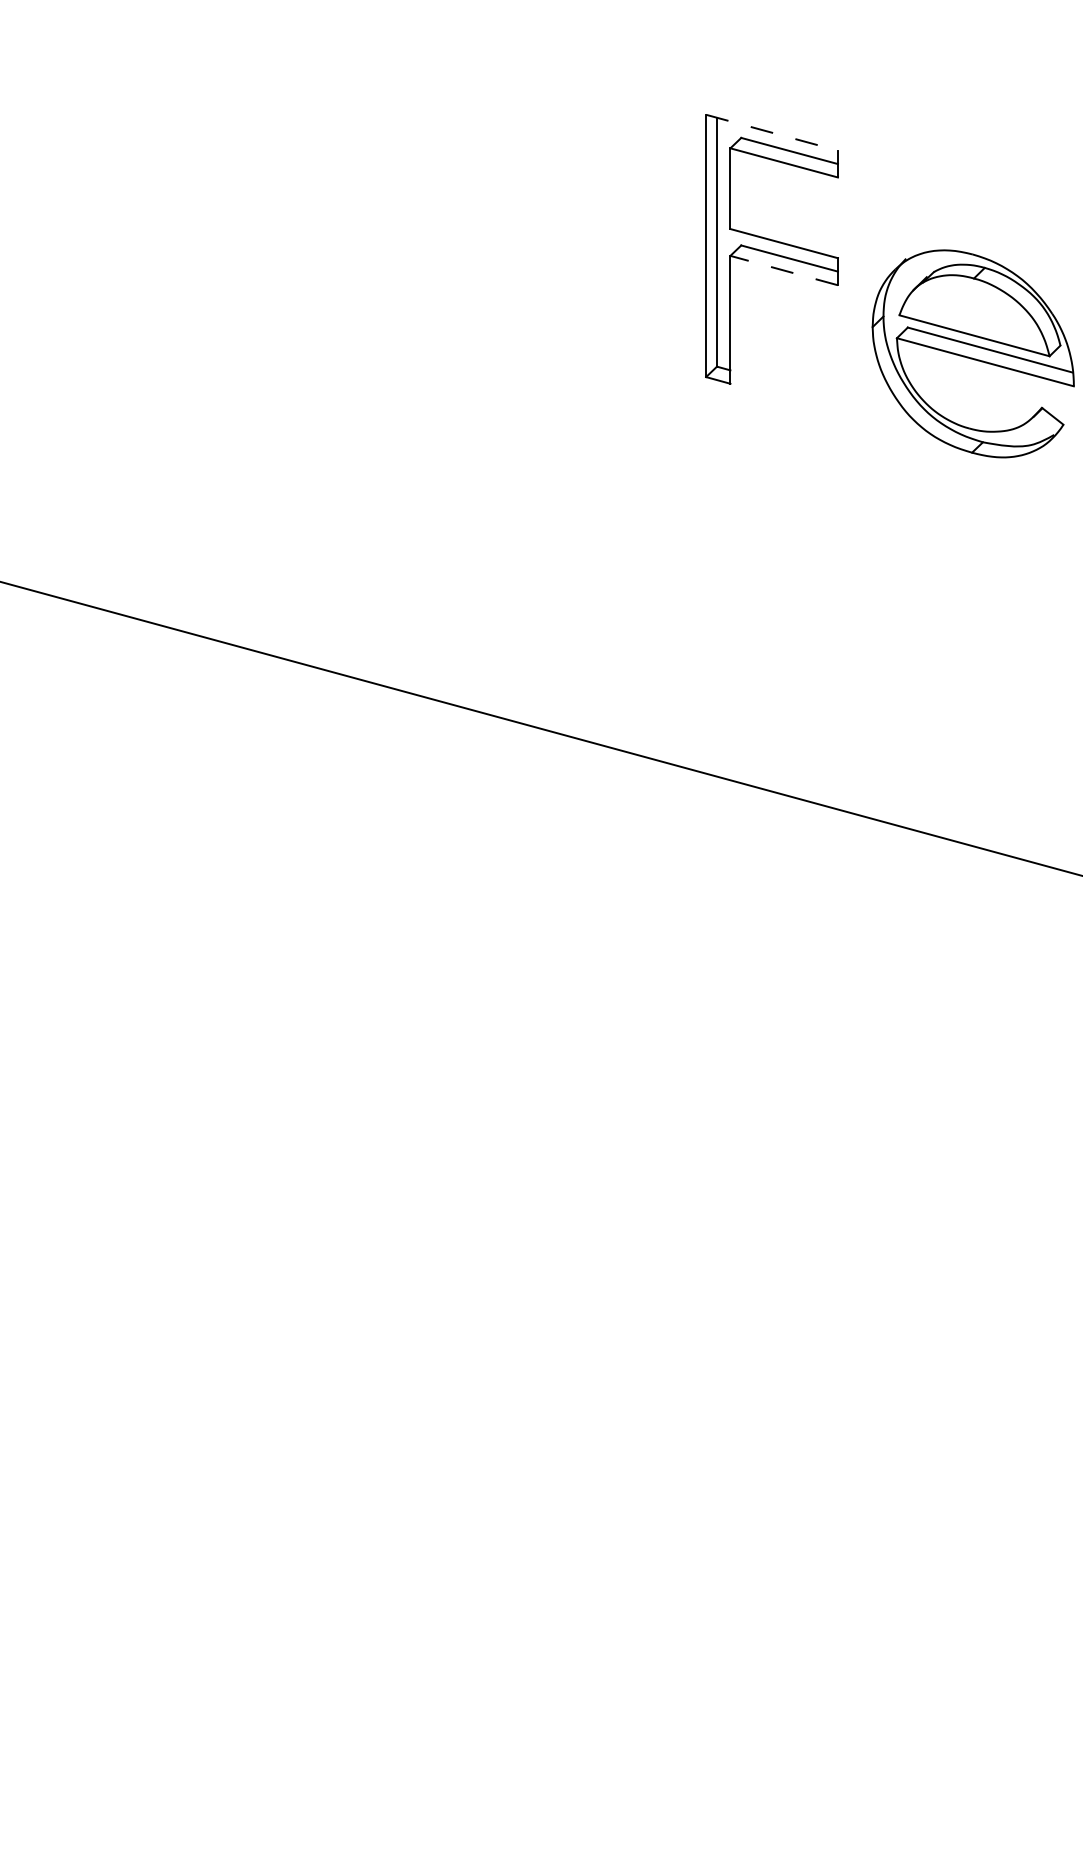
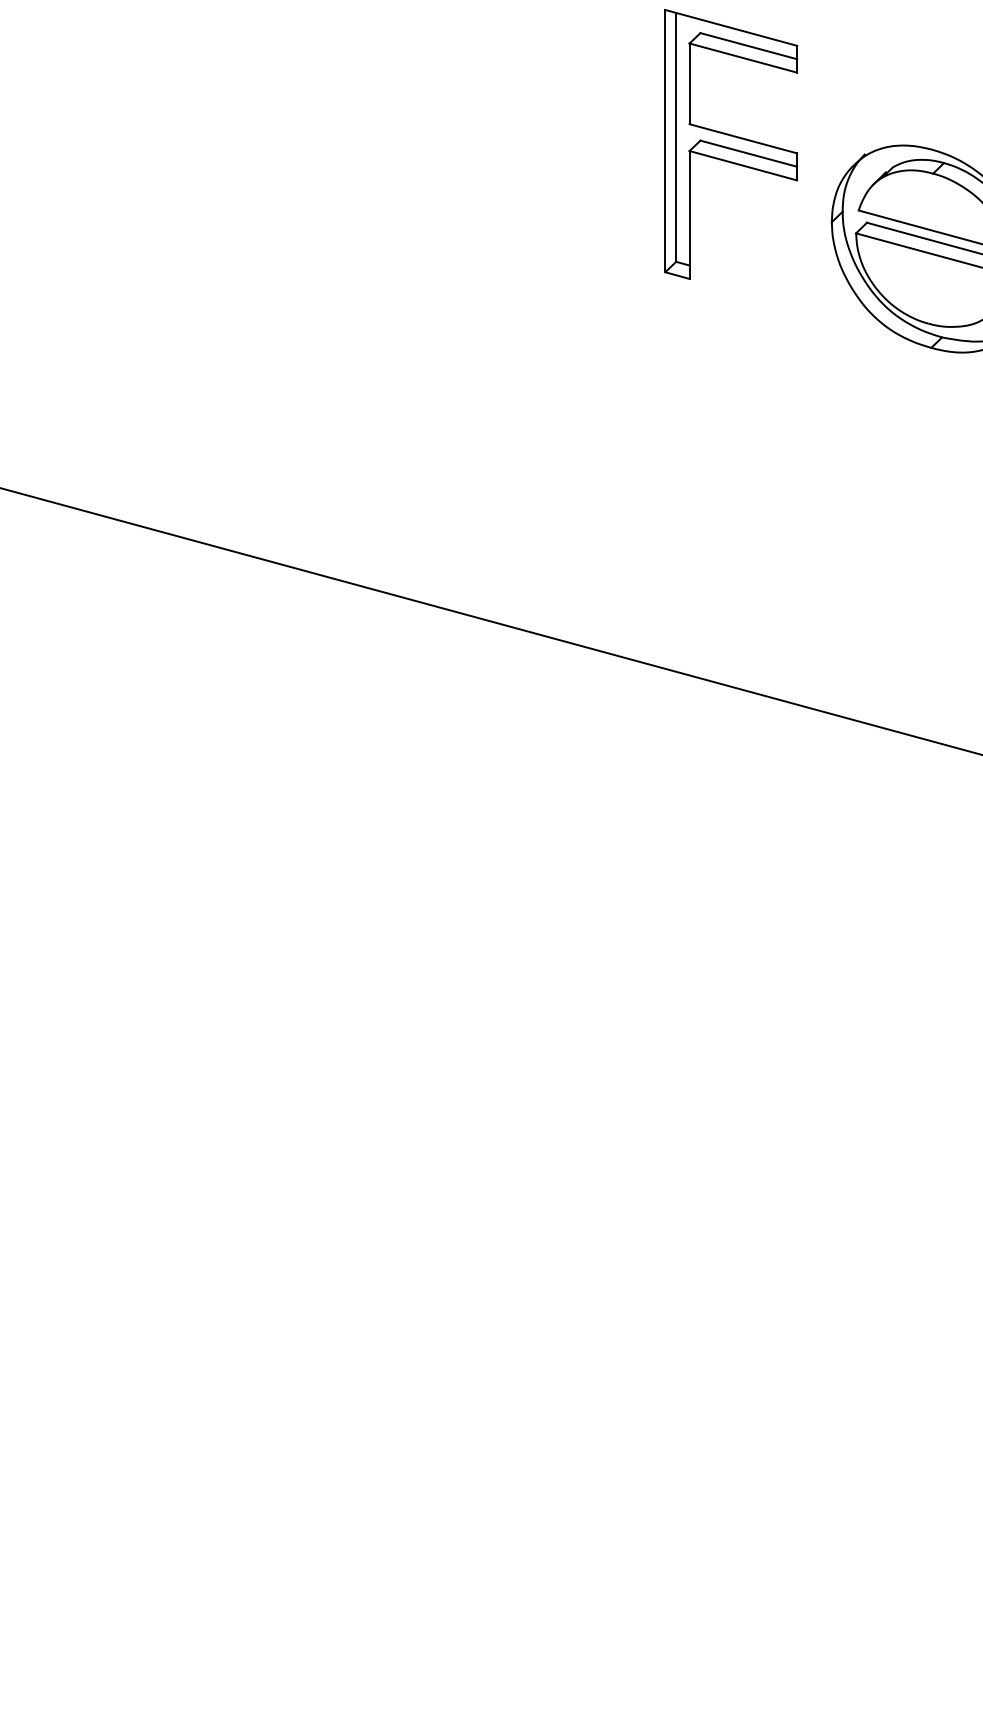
line: (772, 132) -> (731, 27), dashed -> solid
line: (784, 270) -> (743, 165), dashed -> solid

